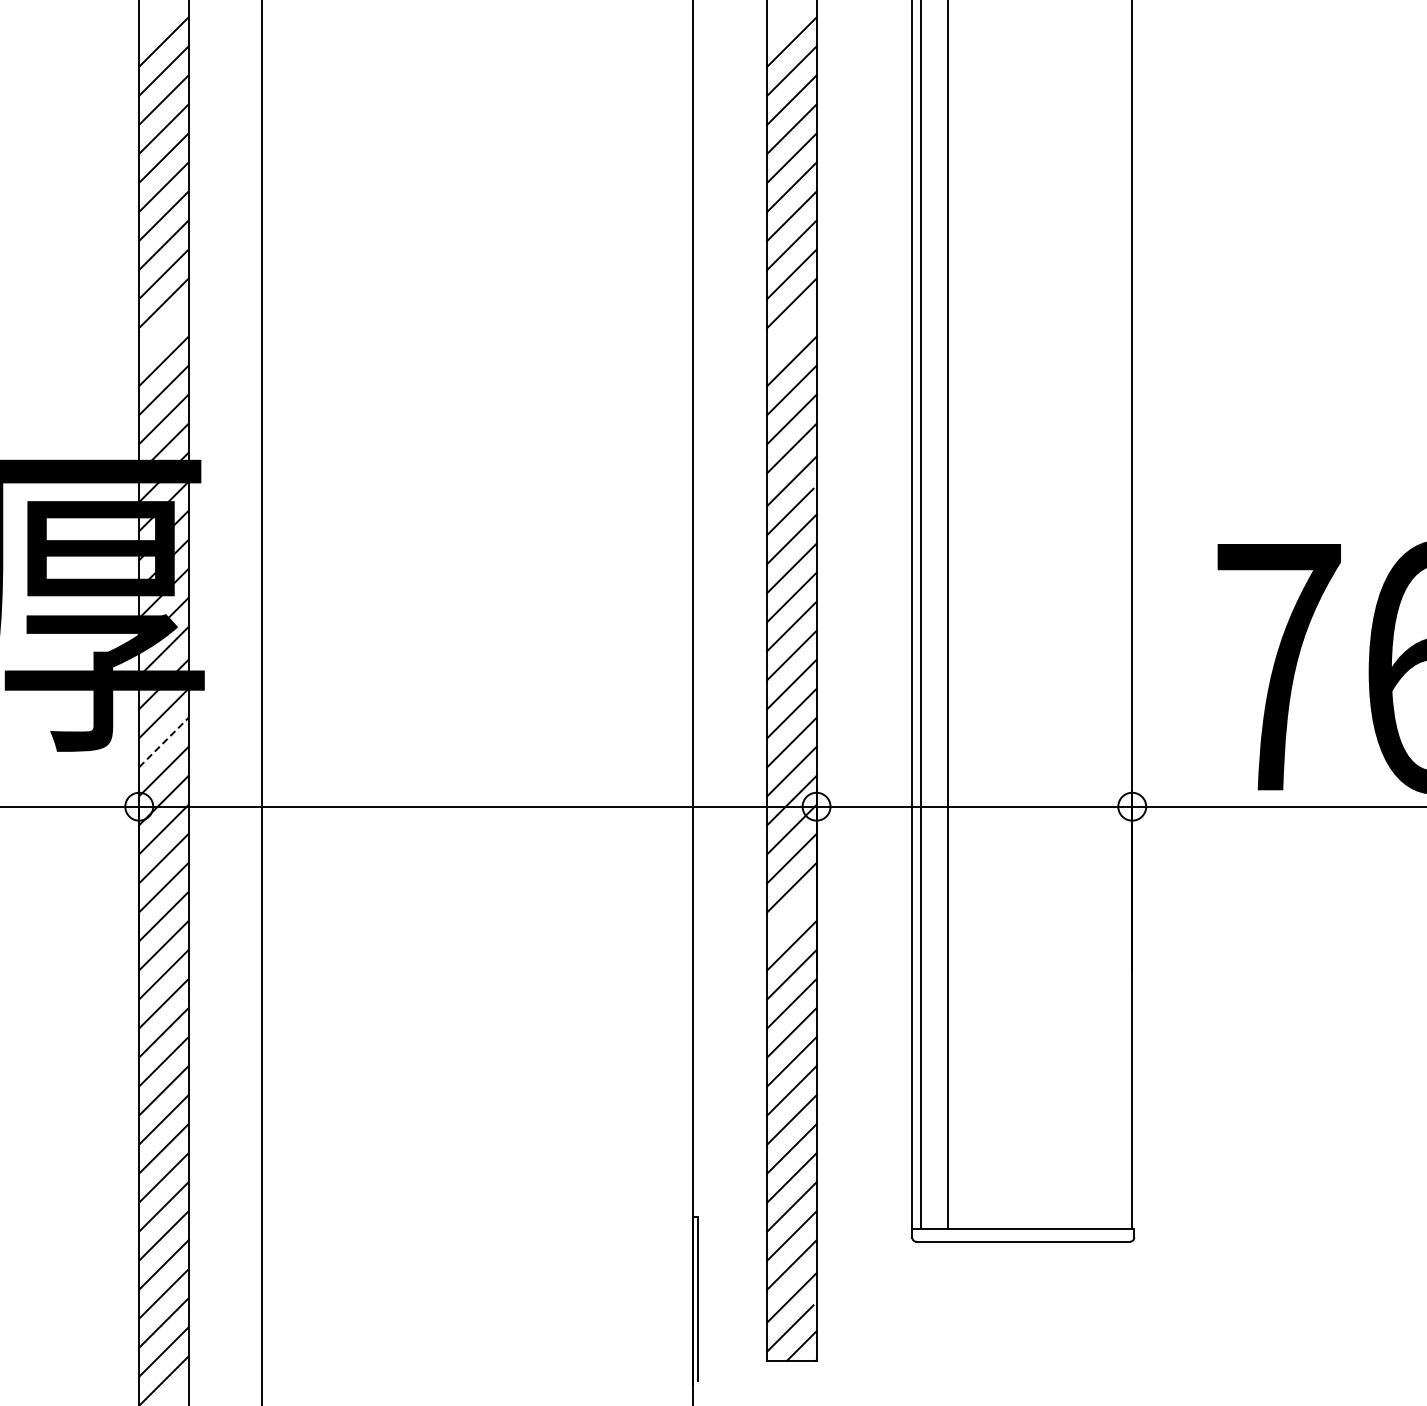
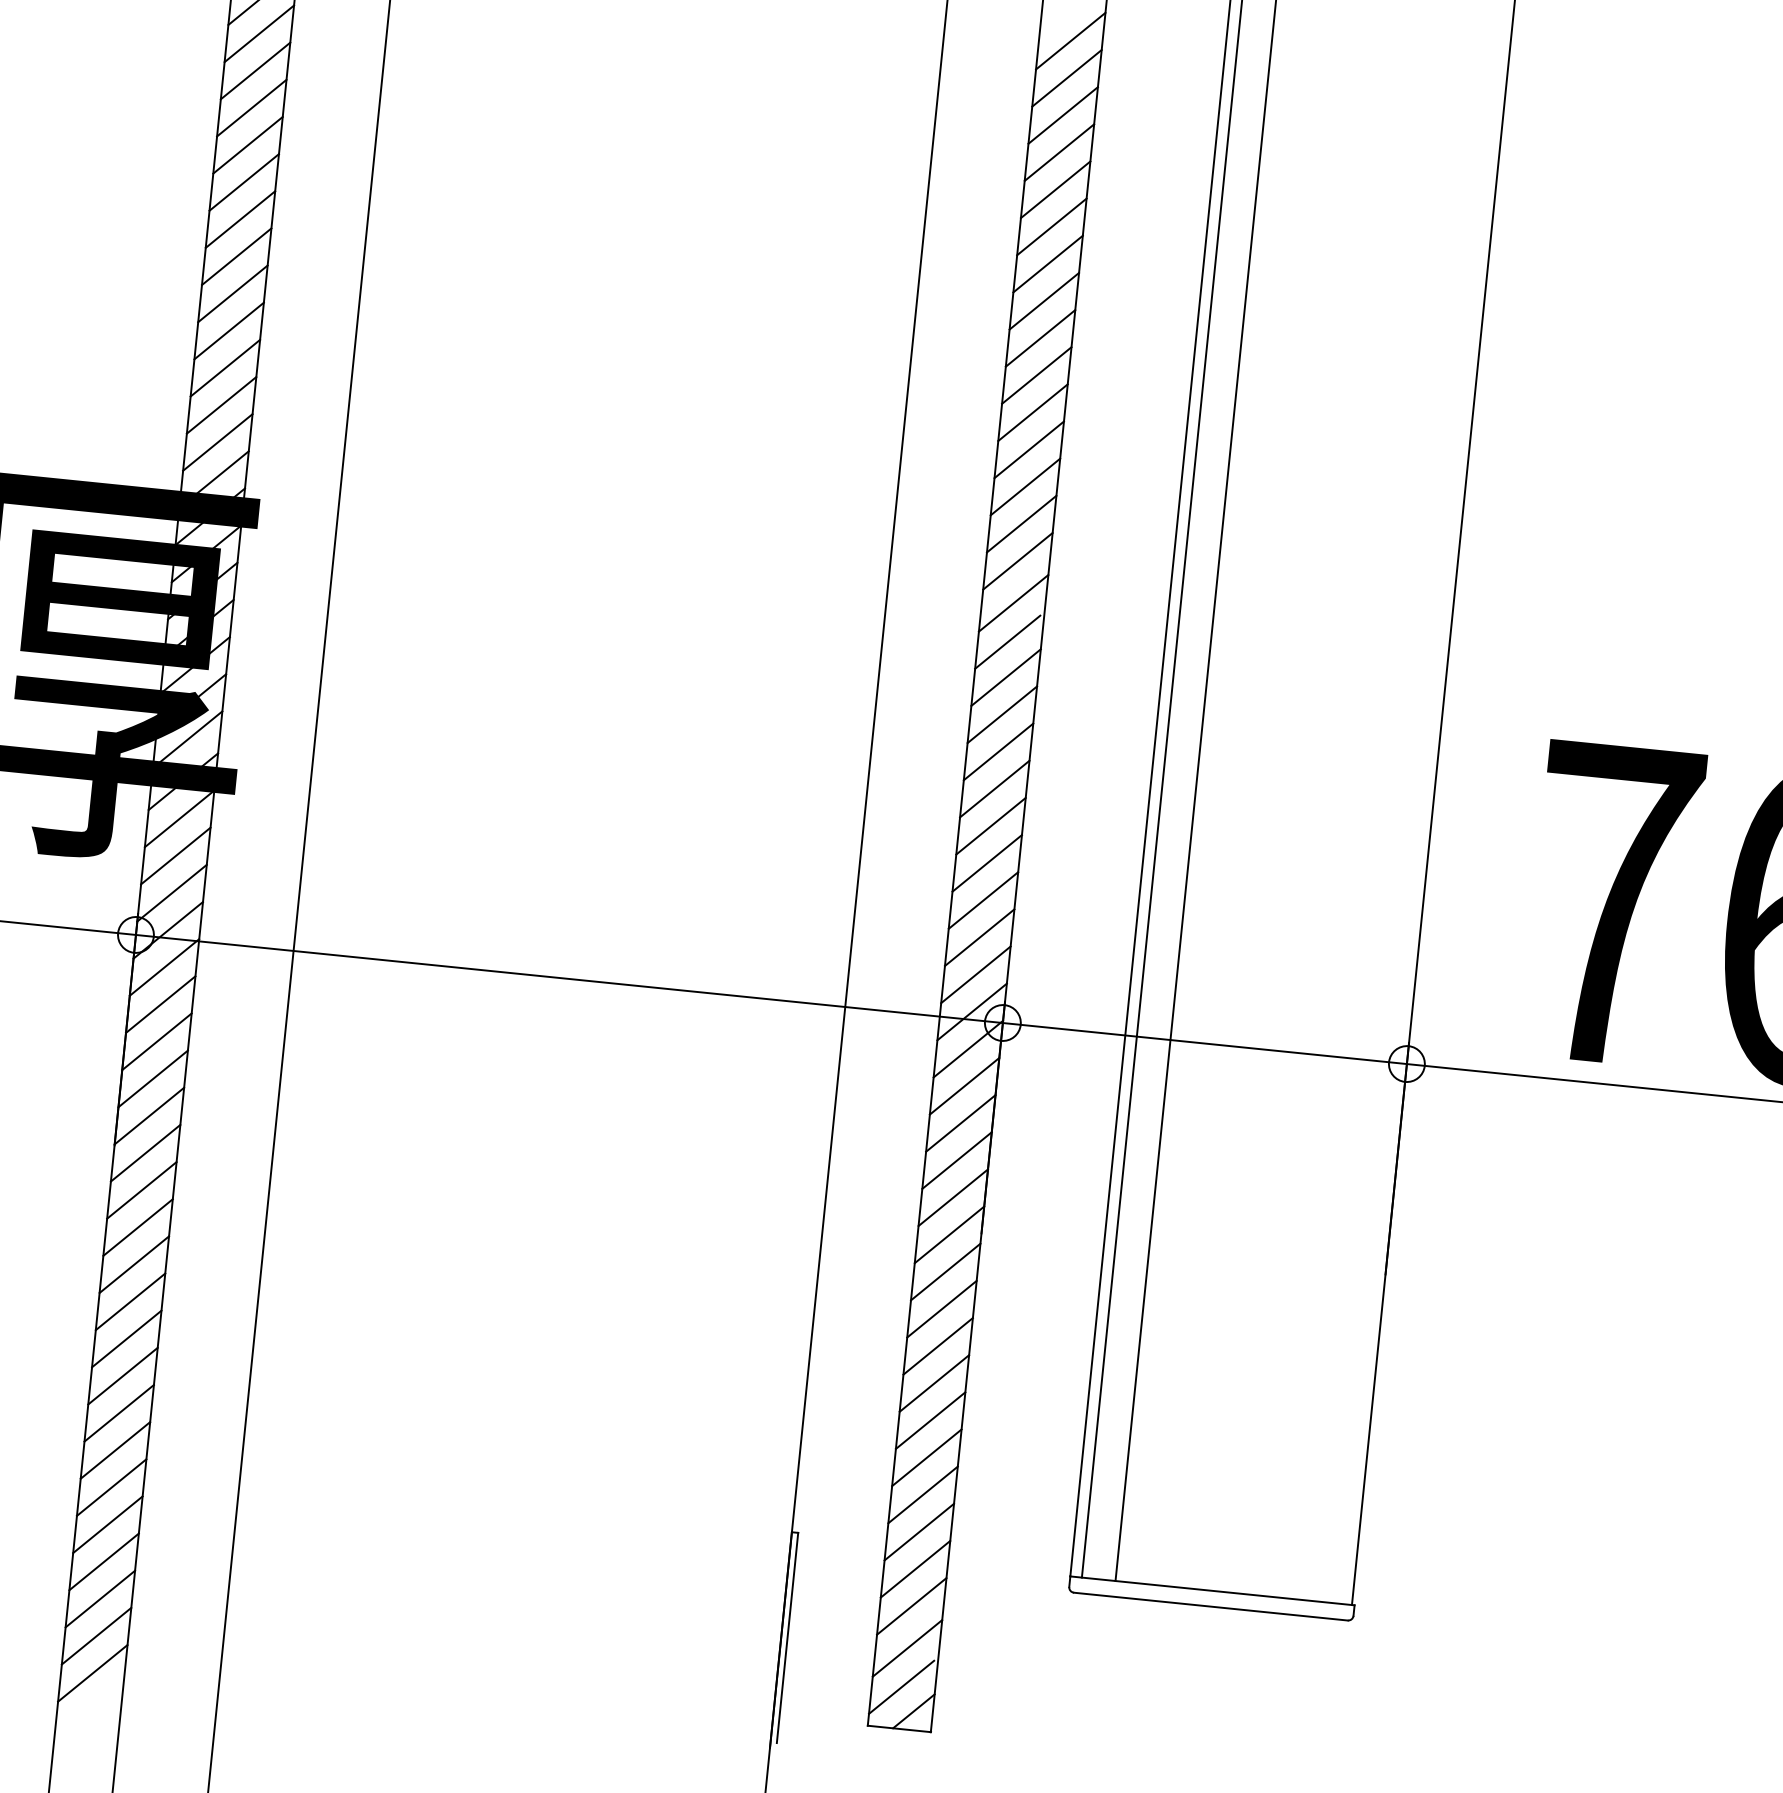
line: (163, 332) -> (228, 331), added
line: (791, 332) -> (1032, 412), added
line: (163, 742) -> (175, 855), dashed -> solid
line: (791, 916) -> (956, 1160), added

